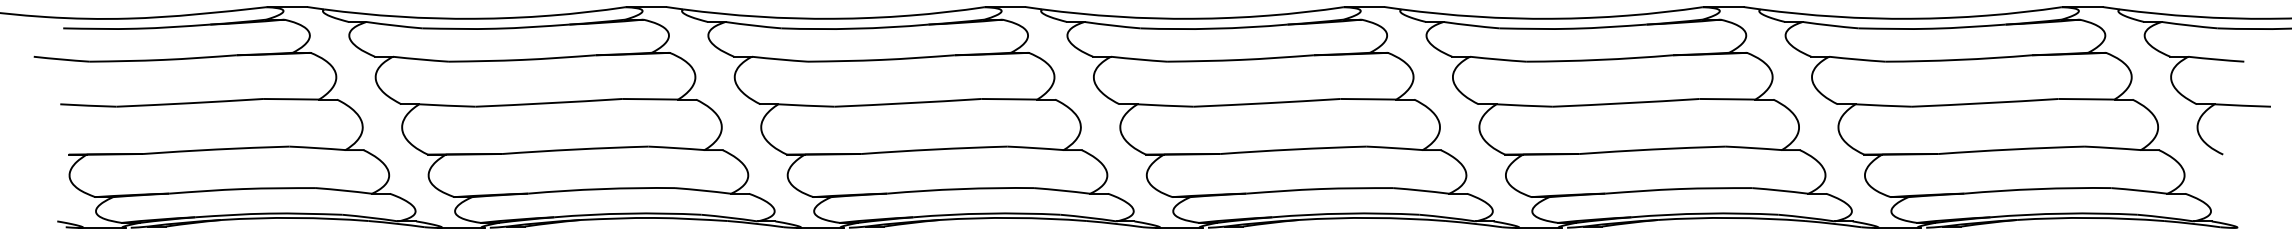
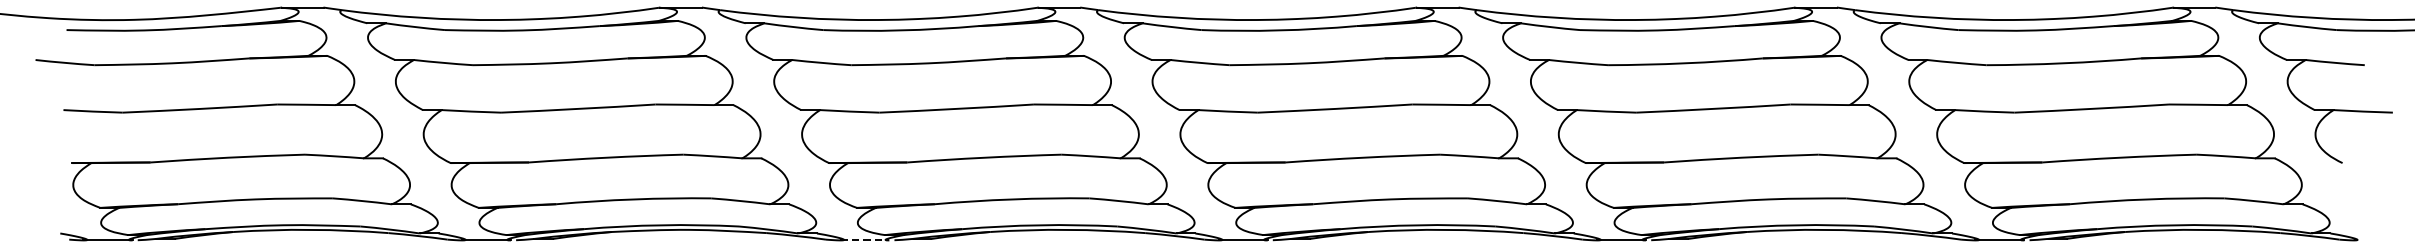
line: (821, 227) -> (865, 239), solid -> dashed

